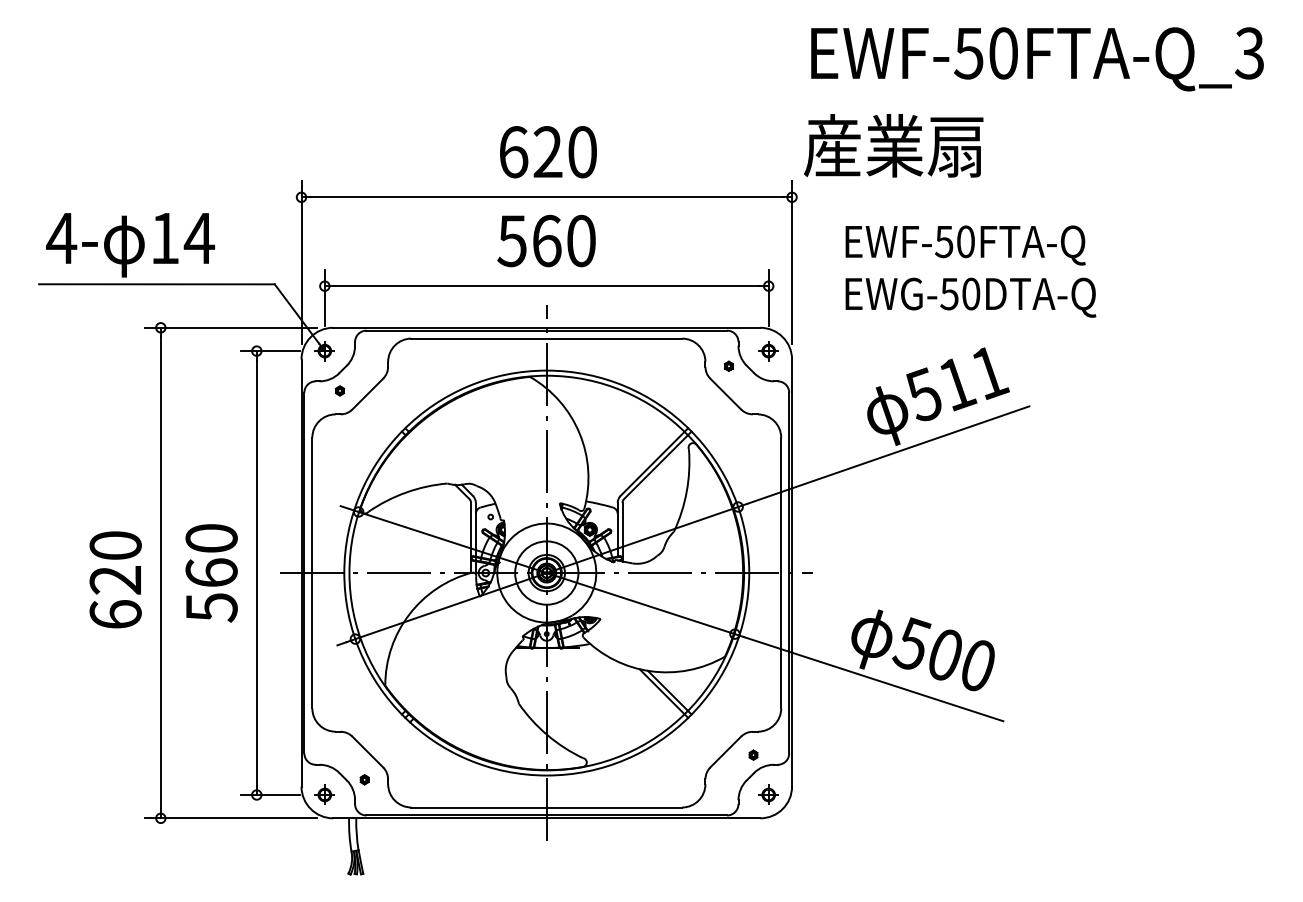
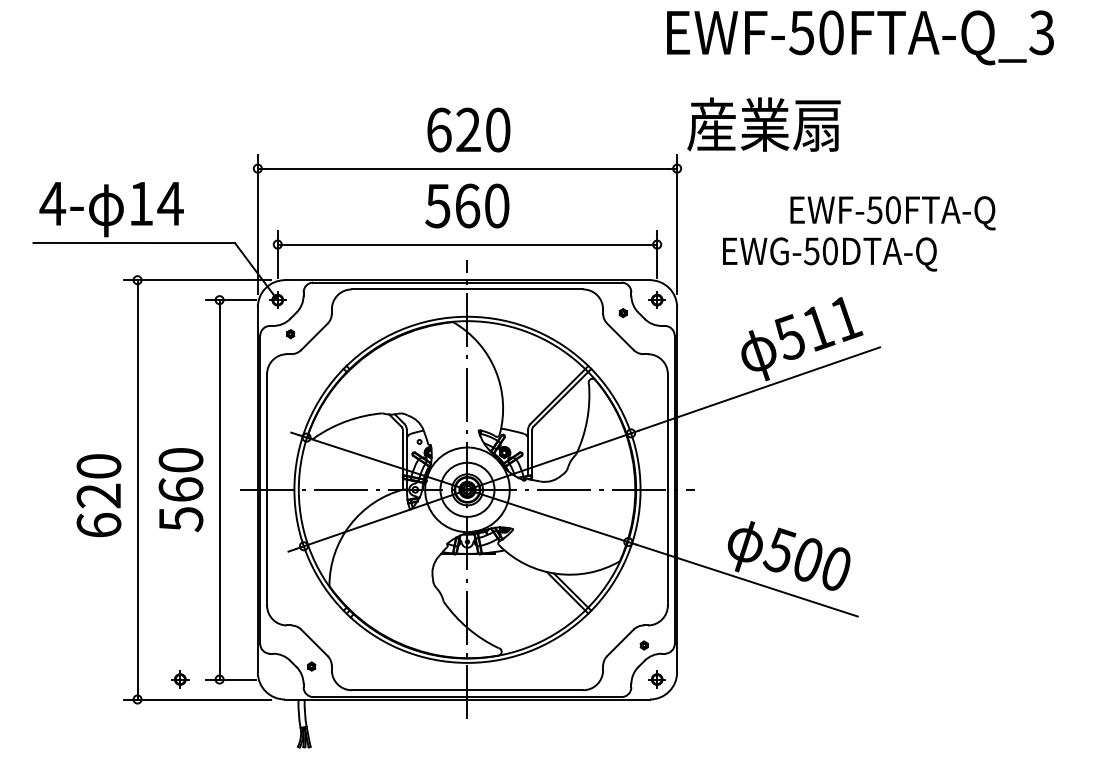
text: (1037, 59) -> (860, 38), moved
text: (965, 245) -> (892, 213), moved
part: (324, 794) -> (180, 679), moved

